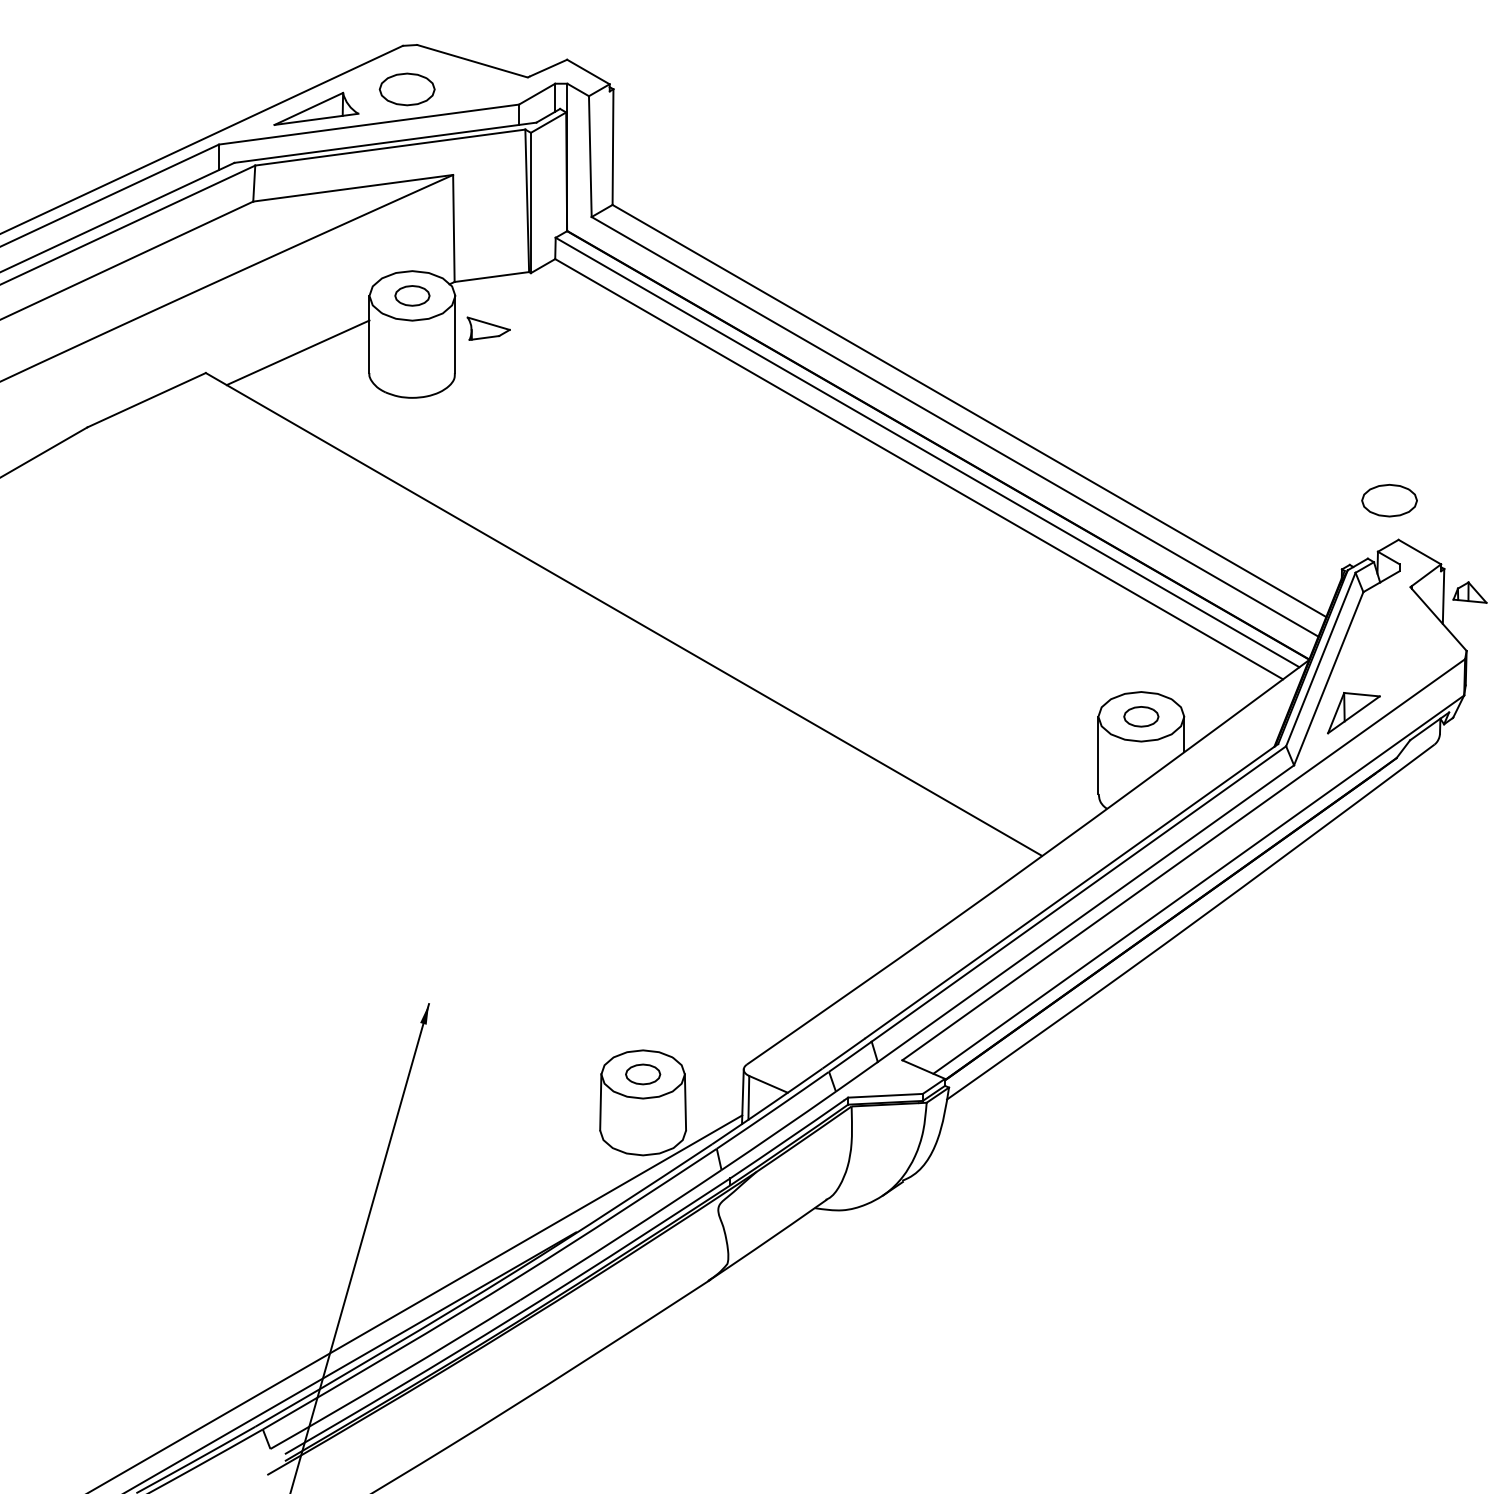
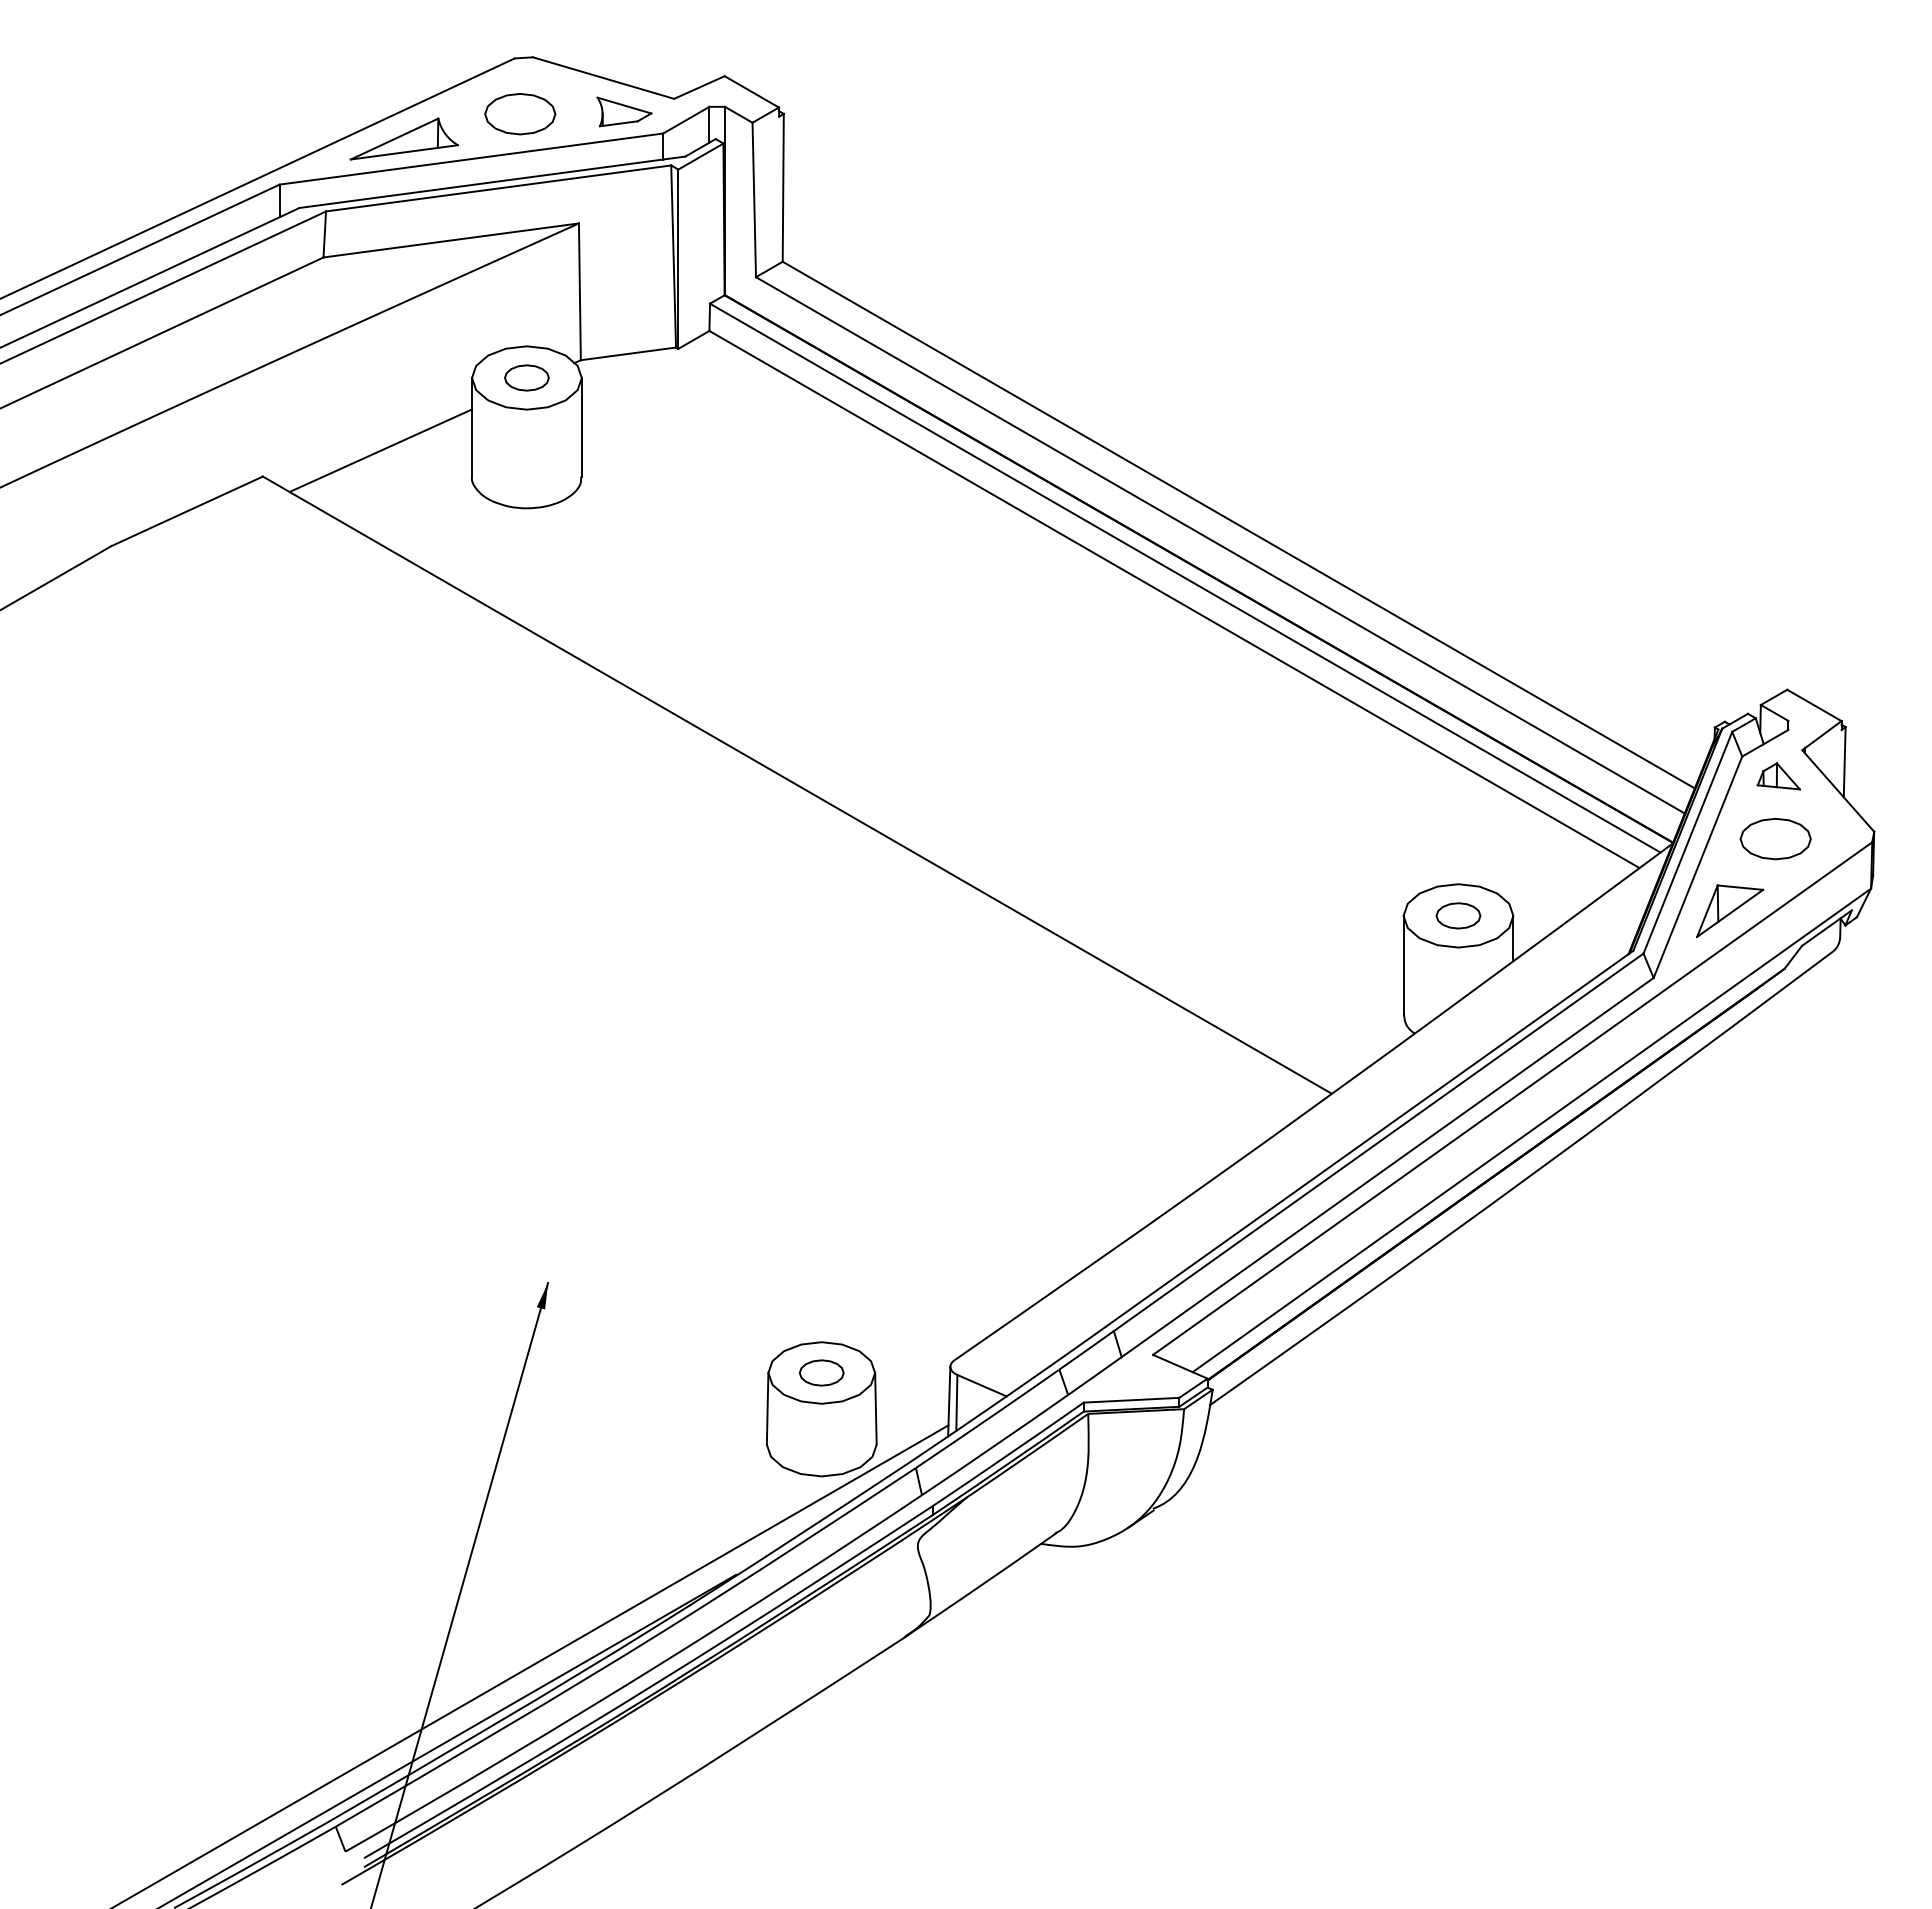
part: (488, 328) -> (624, 111), moved
part: (1389, 500) -> (1775, 838), moved
part: (1469, 592) -> (1778, 776), moved

